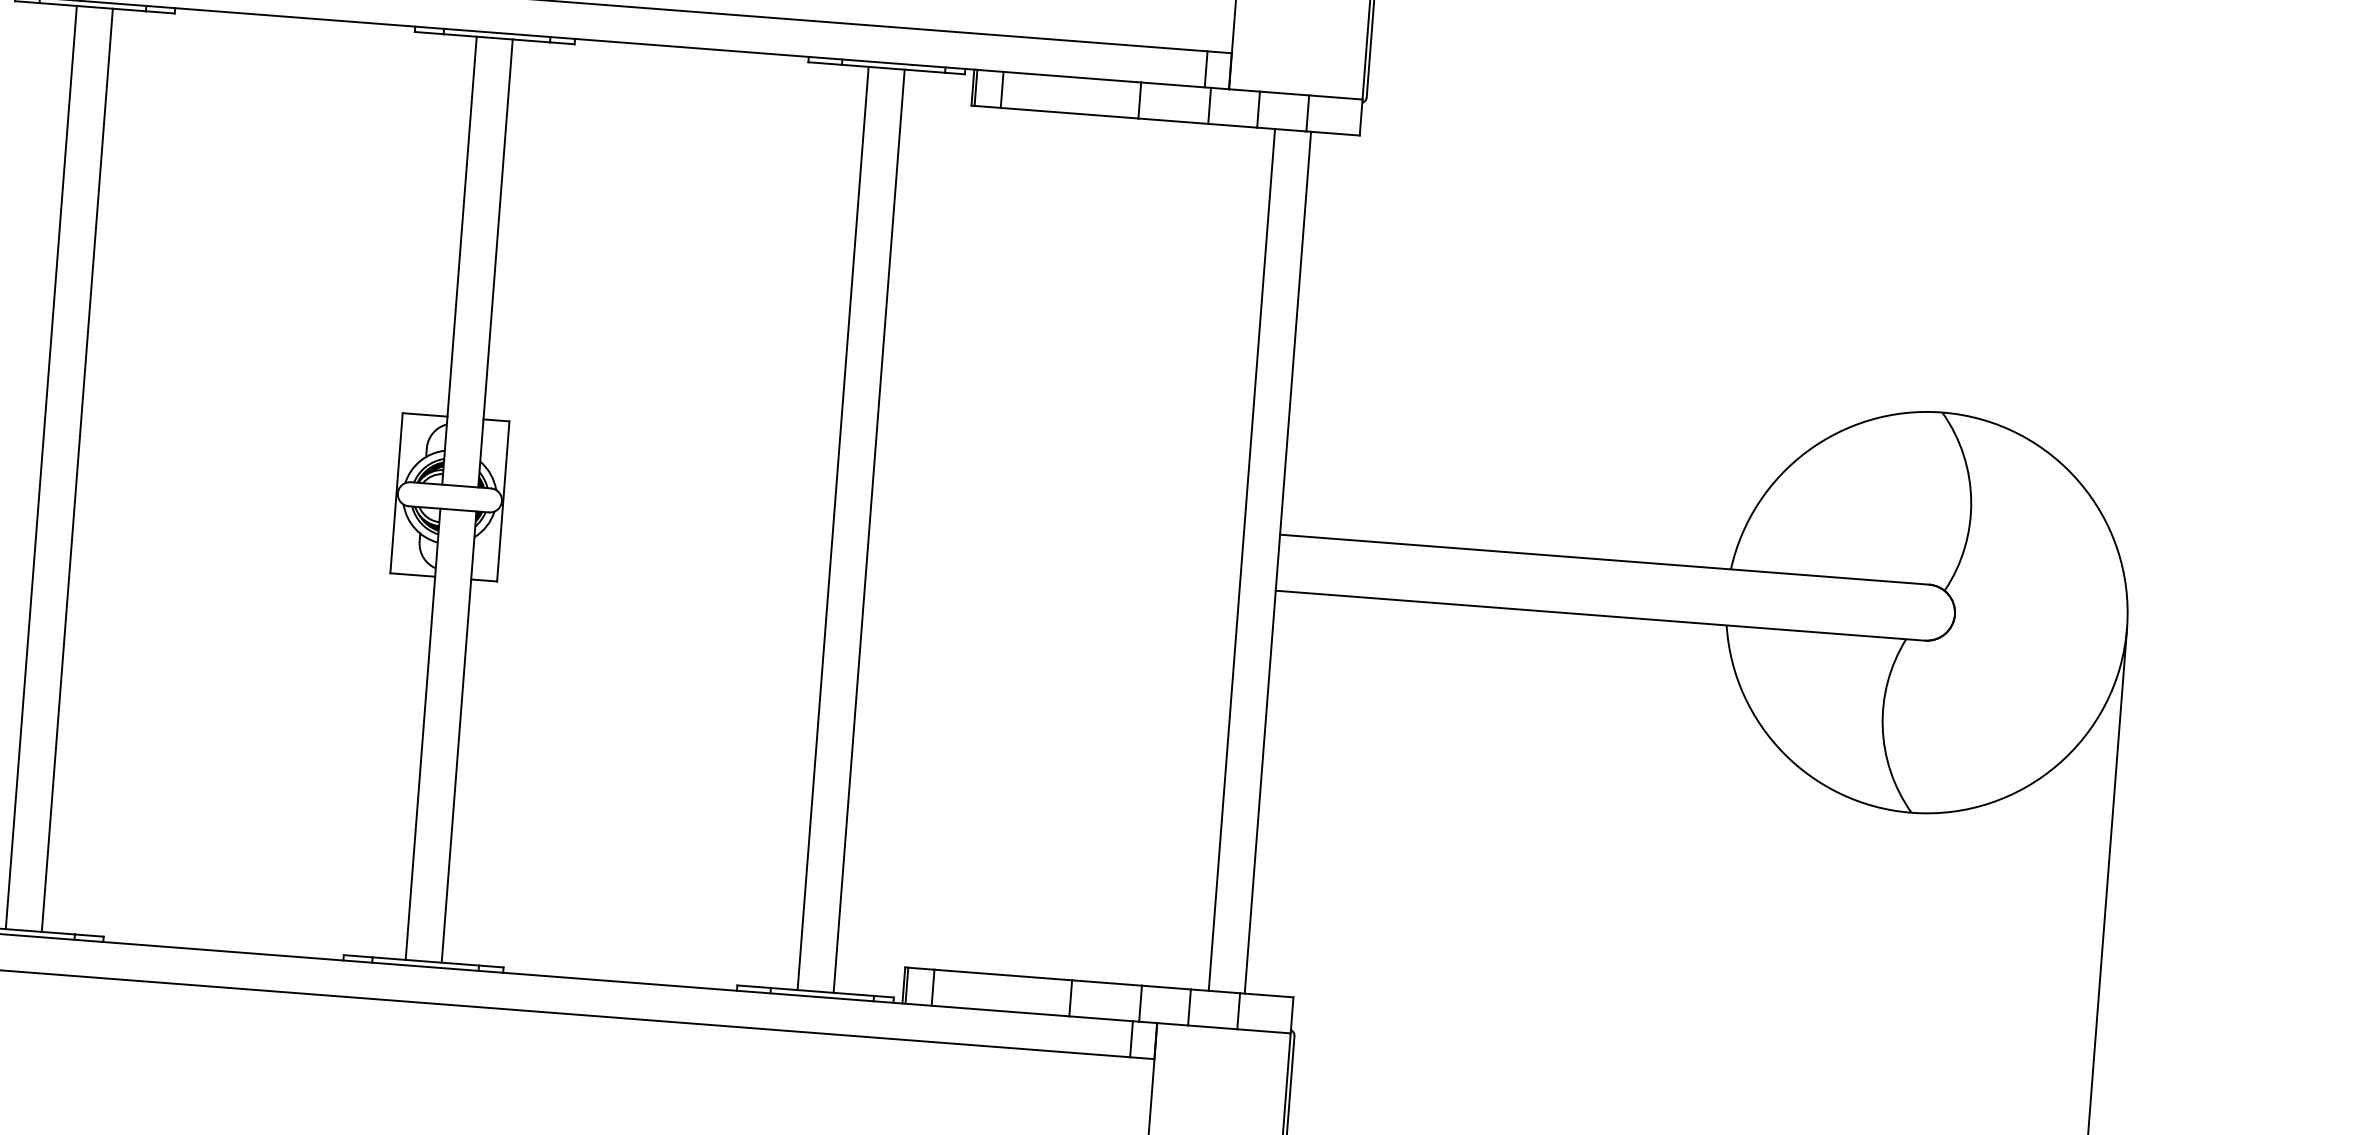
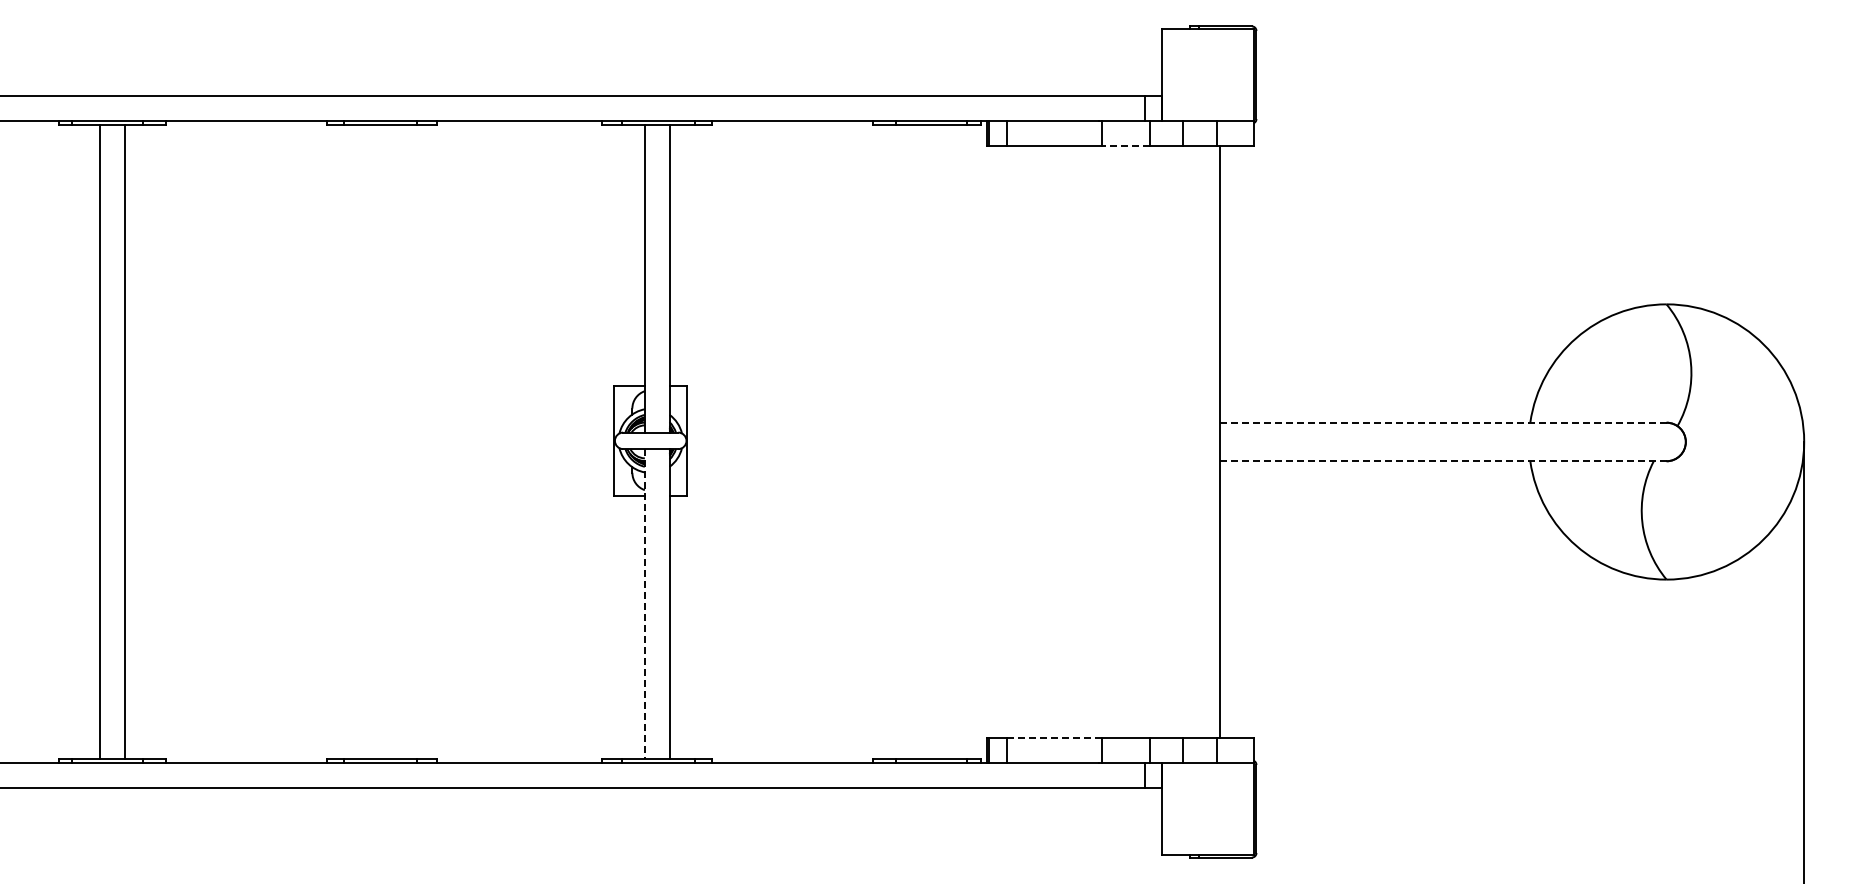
line: (1173, 120) -> (1125, 145), solid -> dashed
line: (40, 466) -> (369, 441), removed
line: (77, 469) -> (394, 441), removed
line: (833, 527) -> (914, 441), removed
line: (869, 530) -> (939, 441), removed
line: (1241, 559) -> (1195, 441), removed
line: (1603, 559) -> (1442, 422), solid -> dashed
line: (1600, 616) -> (1443, 461), solid -> dashed
line: (422, 734) -> (644, 604), solid -> dashed
line: (1003, 975) -> (1054, 738), solid -> dashed

